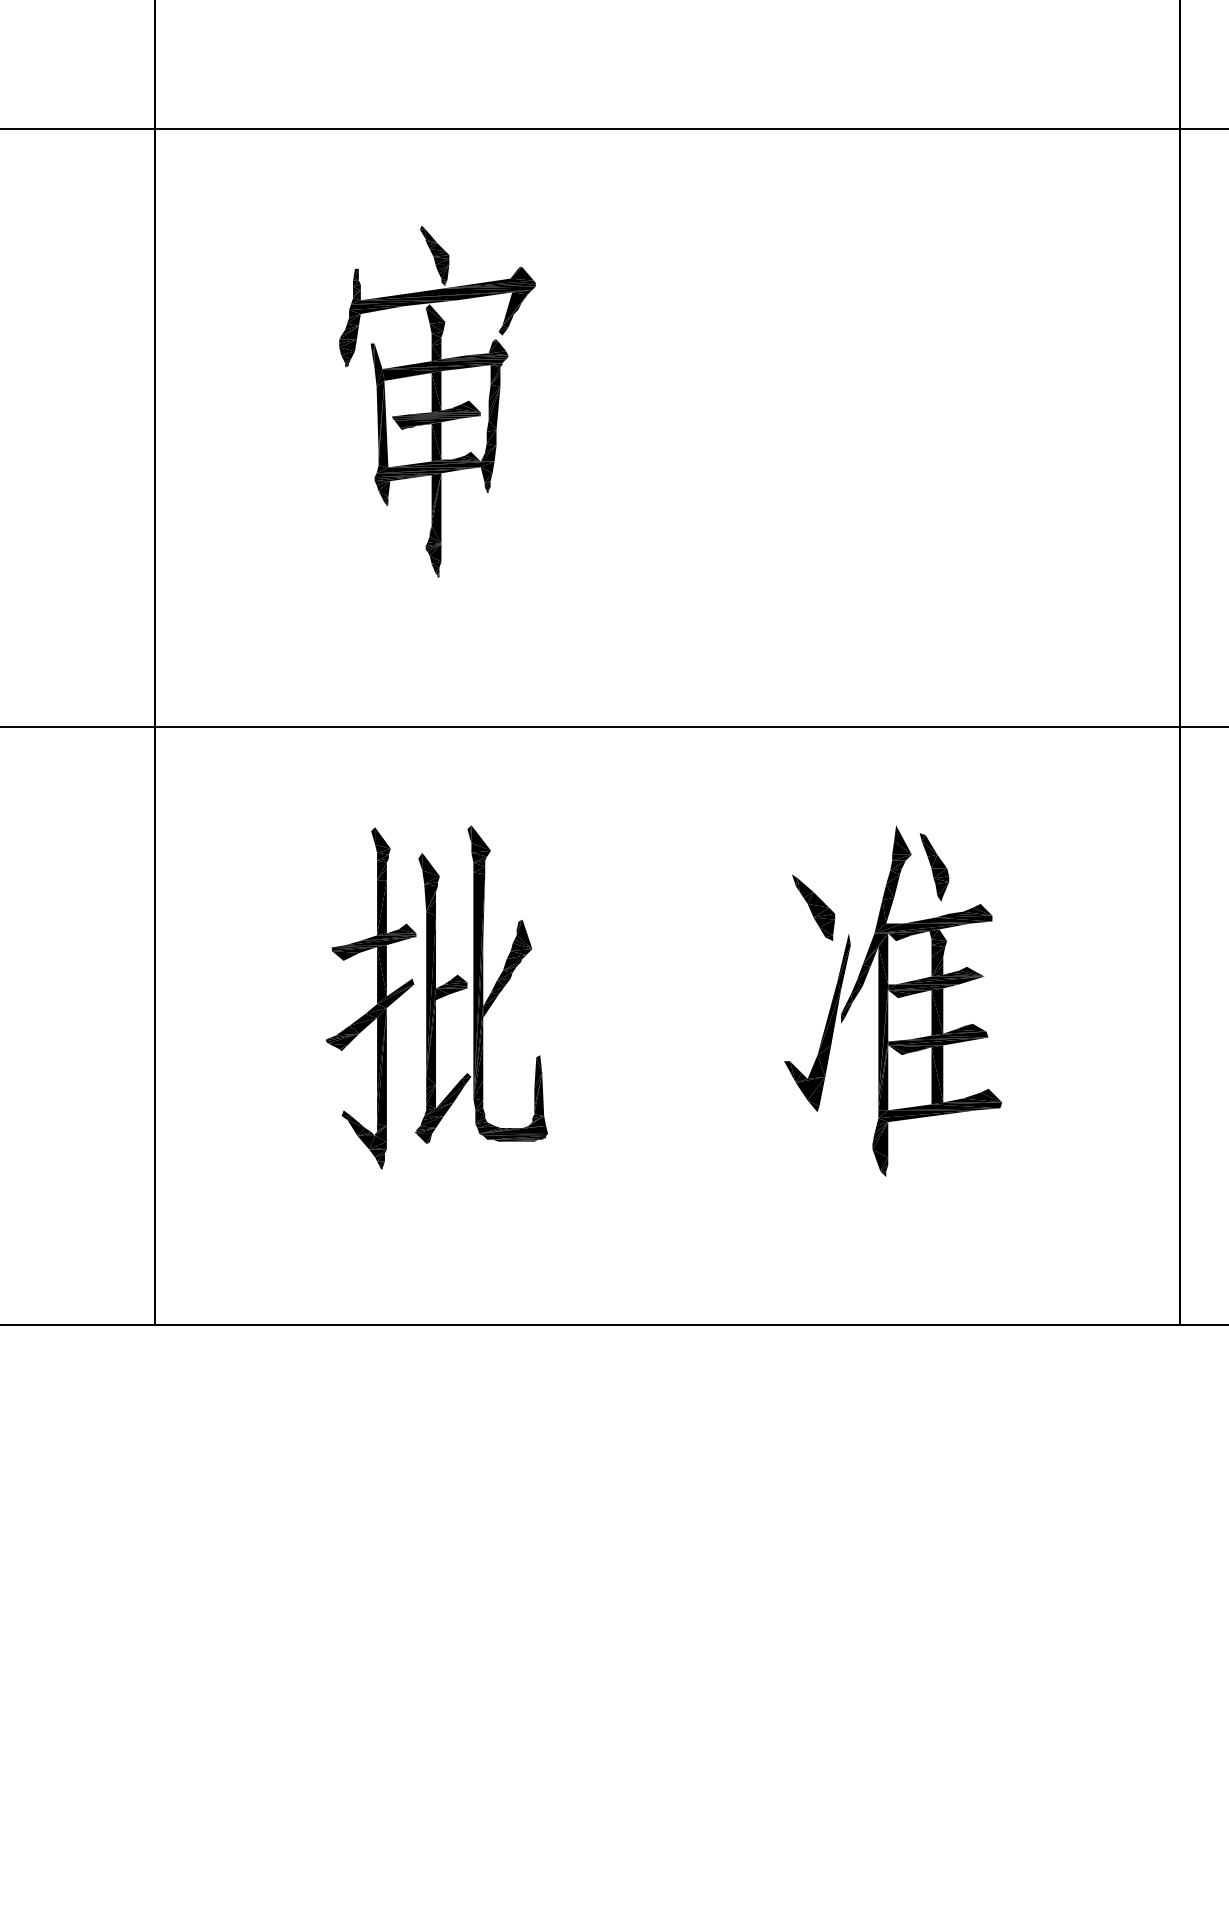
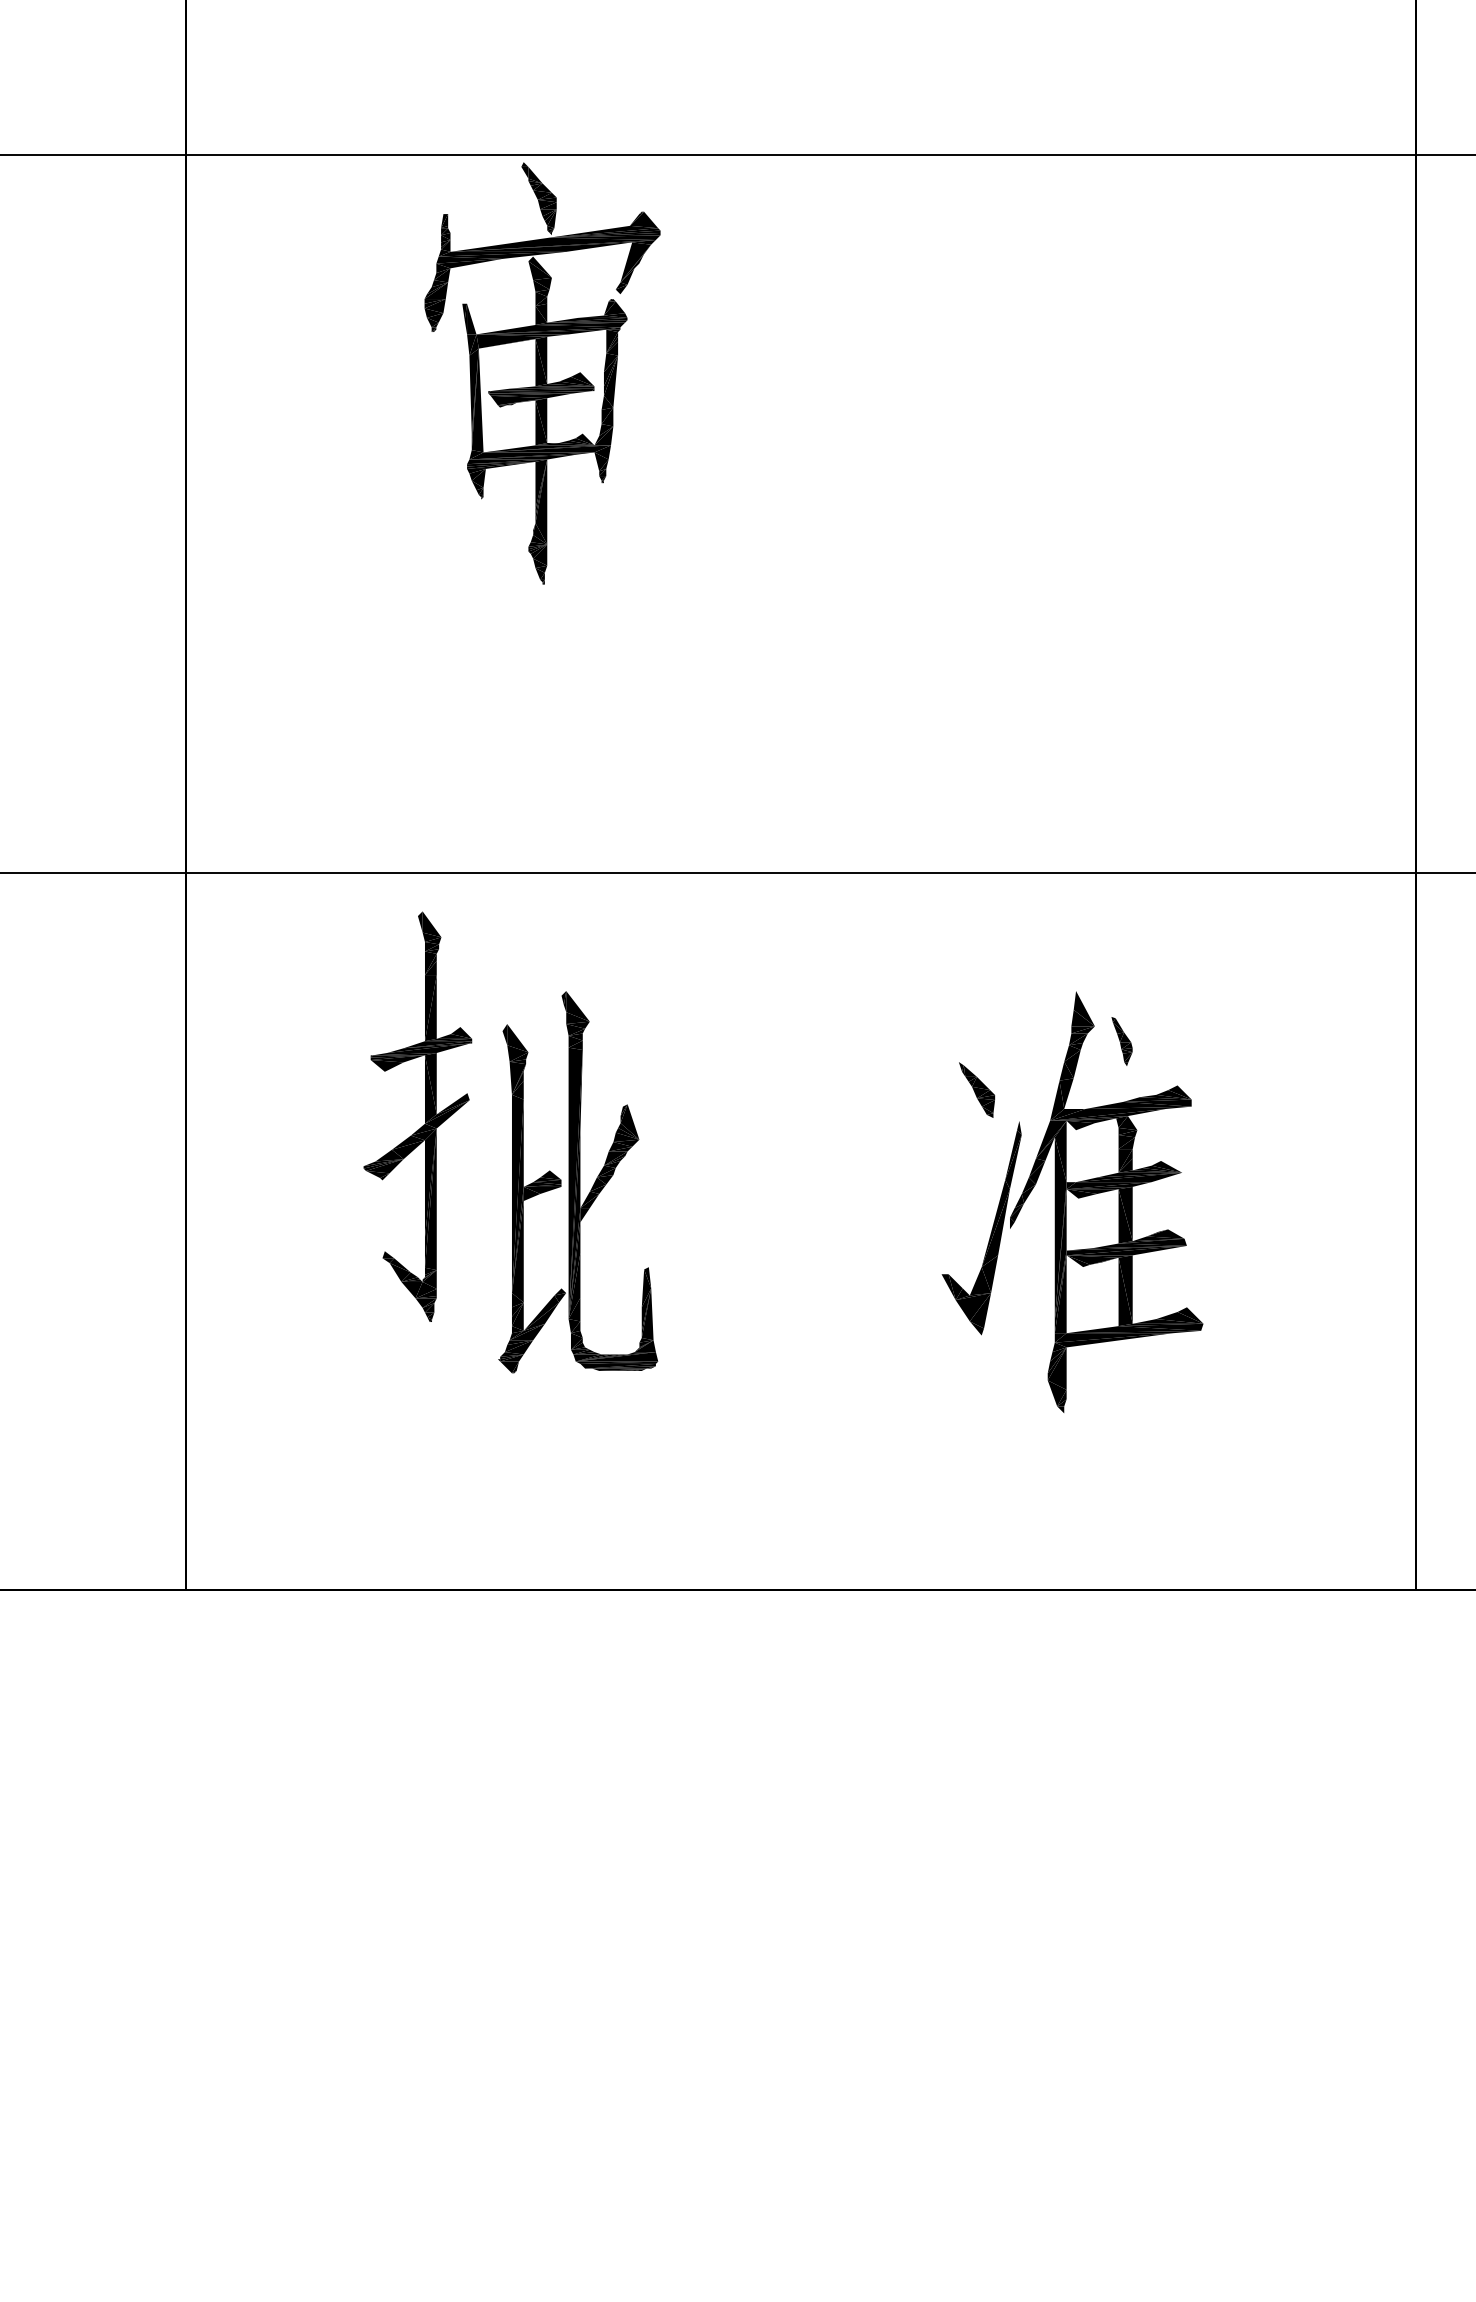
part: (437, 401) -> (542, 373), moved
part: (933, 867) -> (1121, 1041), size x0.6
part: (813, 907) -> (976, 1089), size x0.7
part: (377, 998) -> (425, 1116), moved

